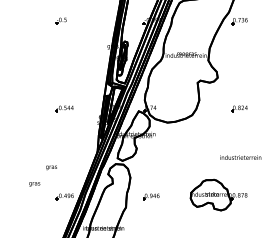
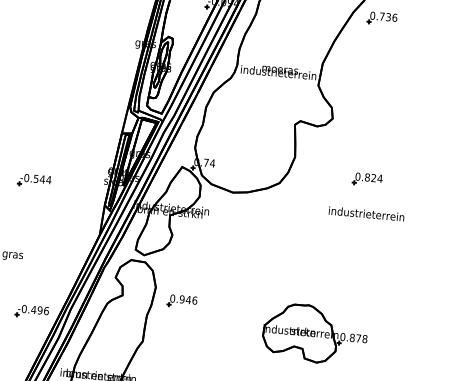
part: (64, 108) -> (34, 179), moved
text: (240, 157) -> (366, 213), moved
part: (151, 196) -> (182, 300), moved

